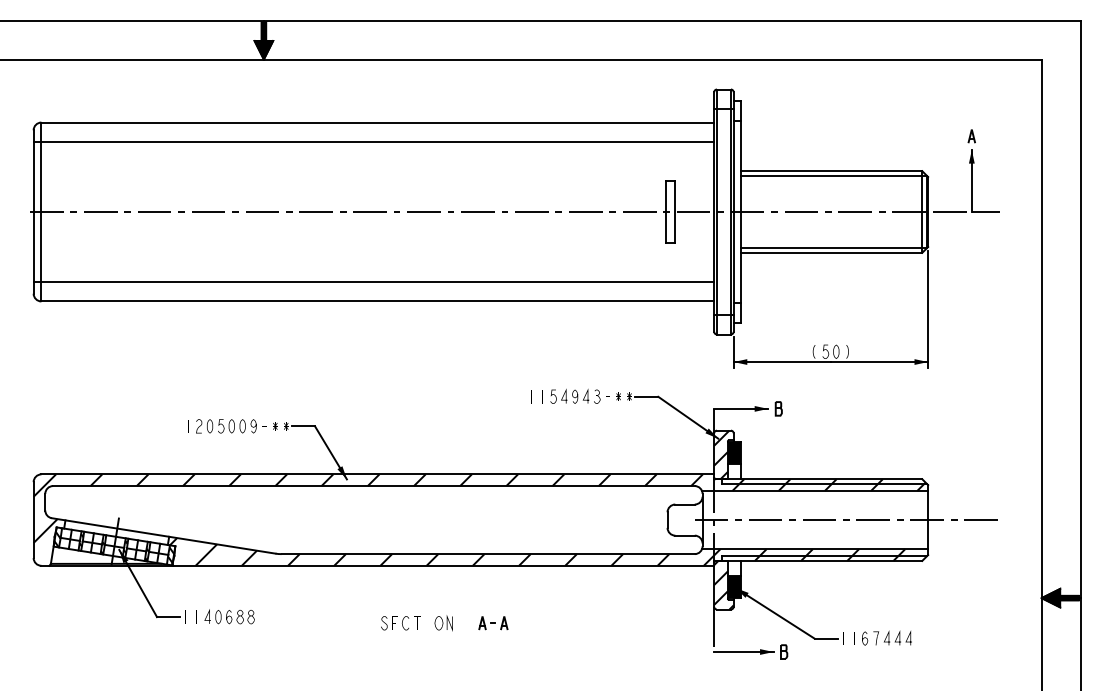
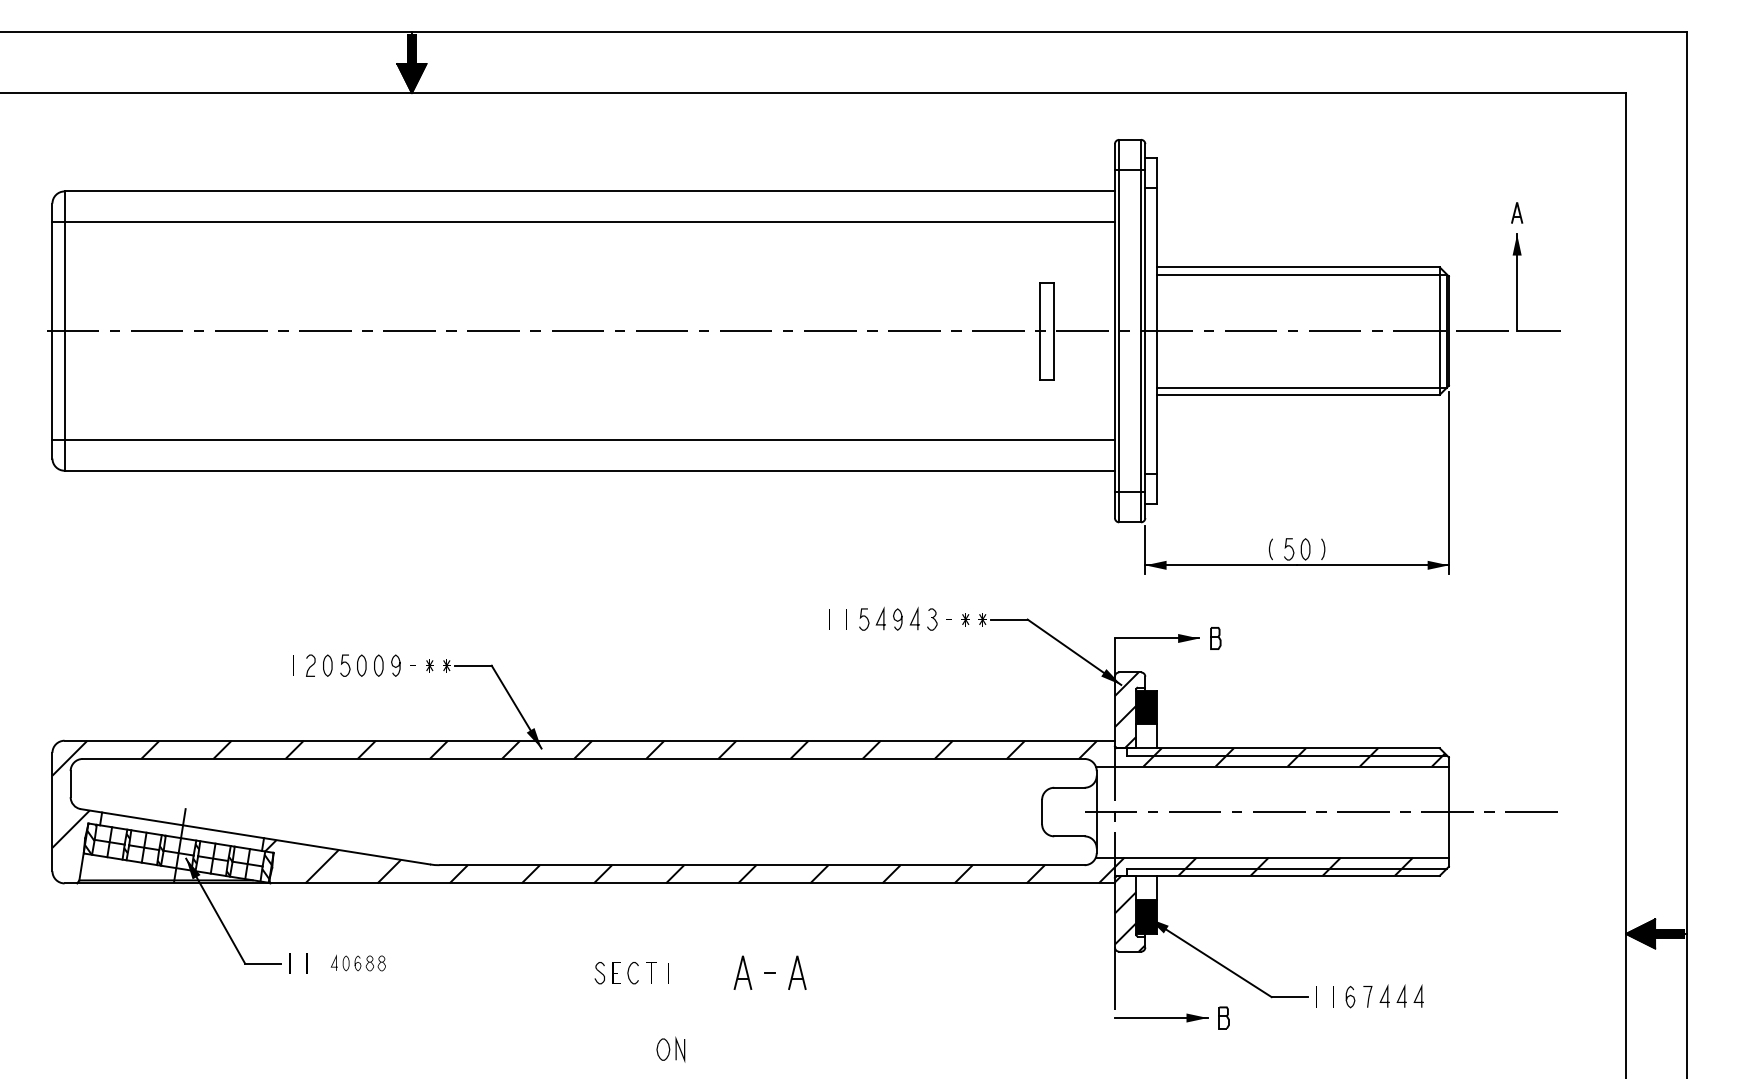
part: (229, 616) -> (358, 962), size x0.7
part: (443, 623) -> (670, 1050), moved
part: (493, 623) -> (770, 973), size x1.6

